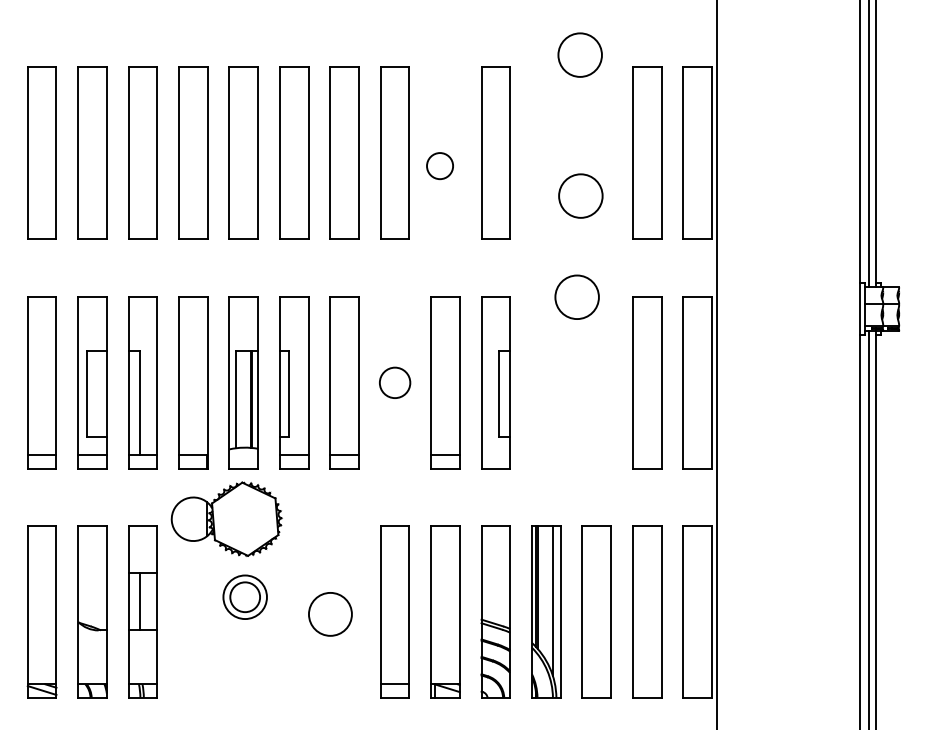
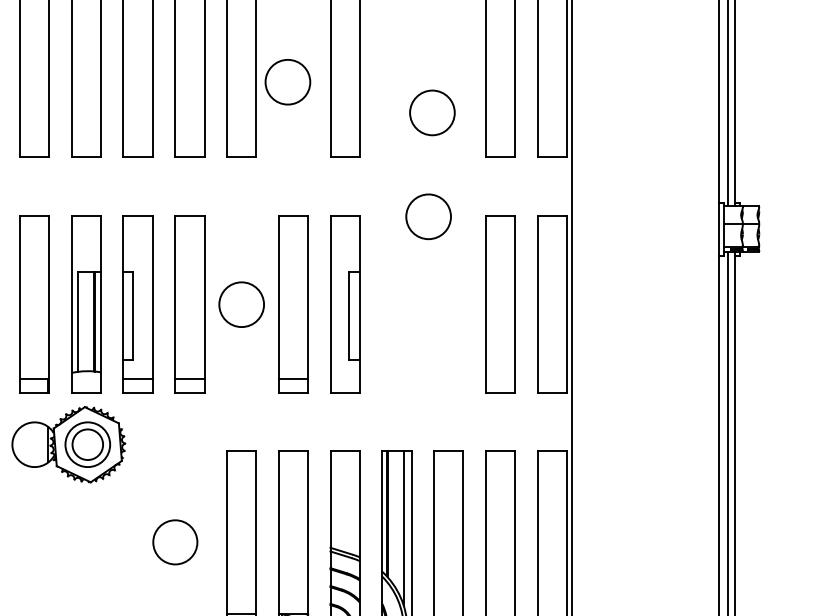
circle: (439, 165) -> (287, 81), size x1.67
circle: (394, 382) -> (241, 304), size x1.43
part: (244, 596) -> (87, 443), moved

